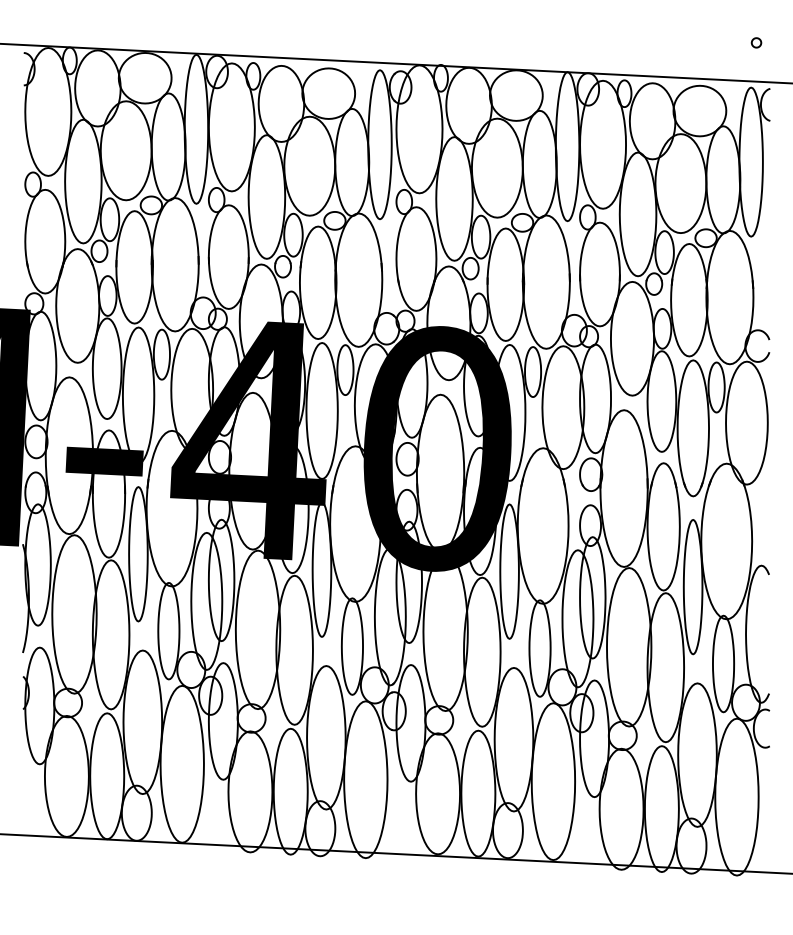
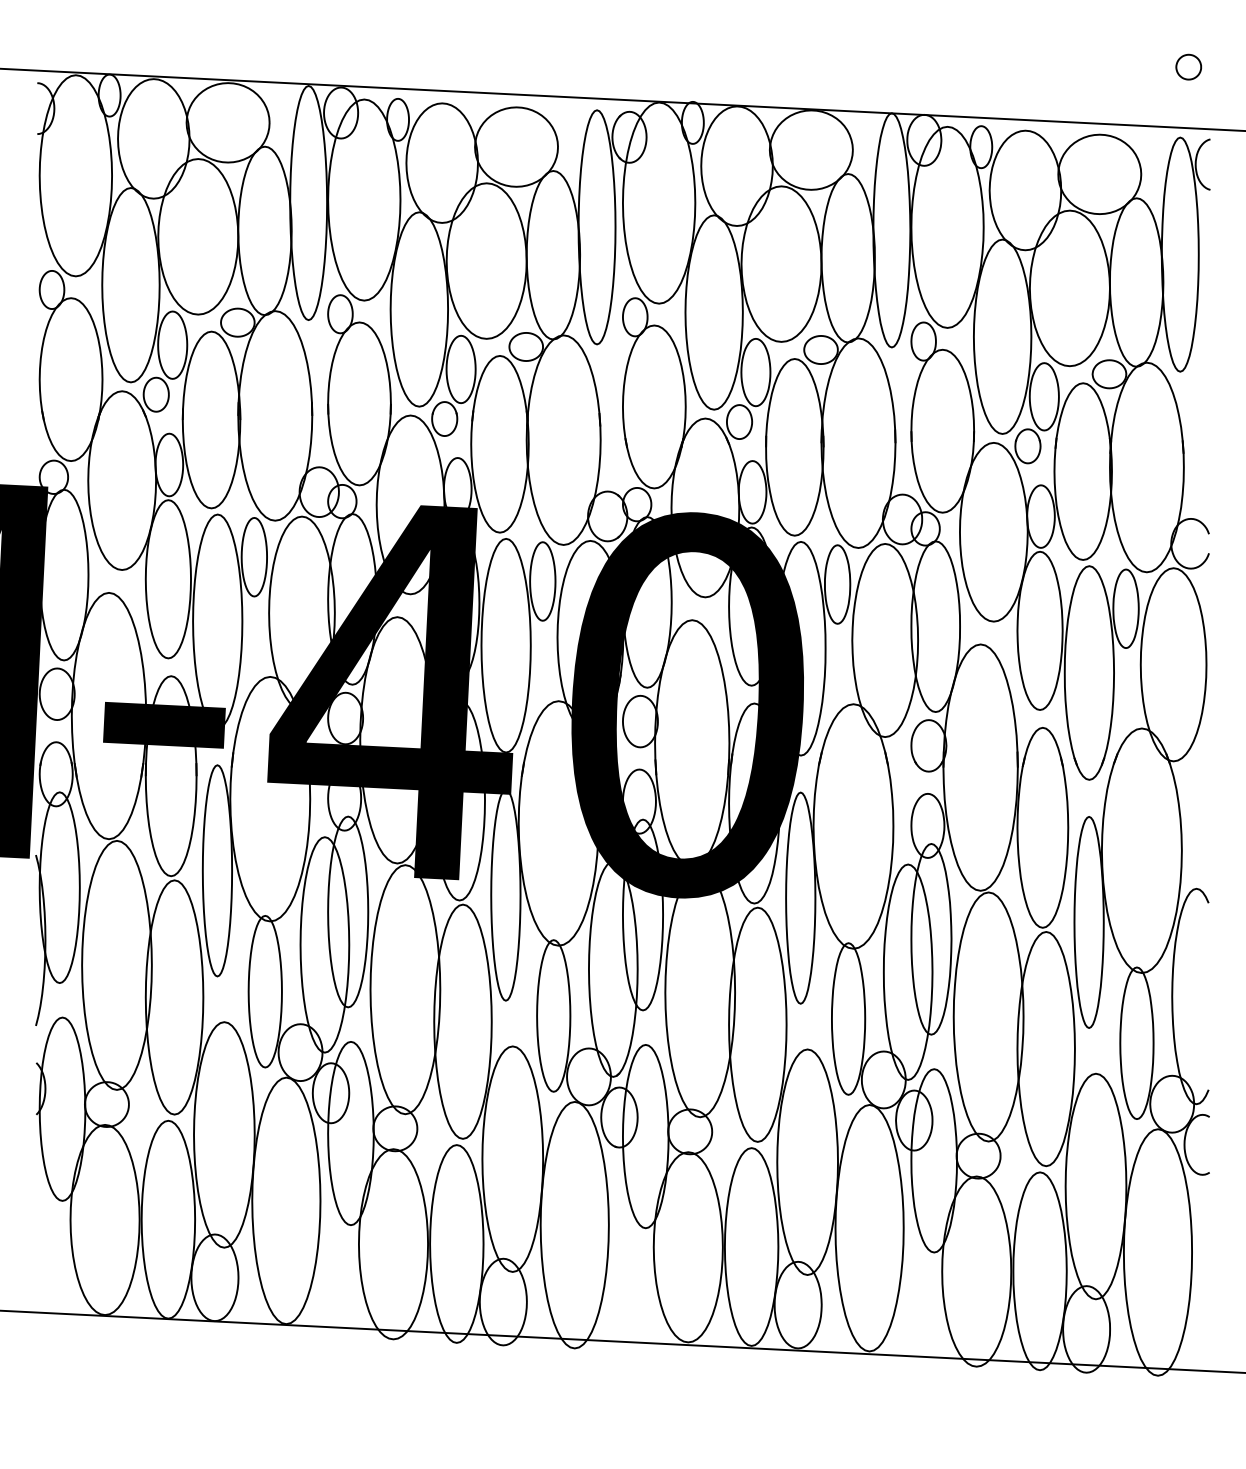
part: (756, 42) -> (1188, 66), size x1.67

